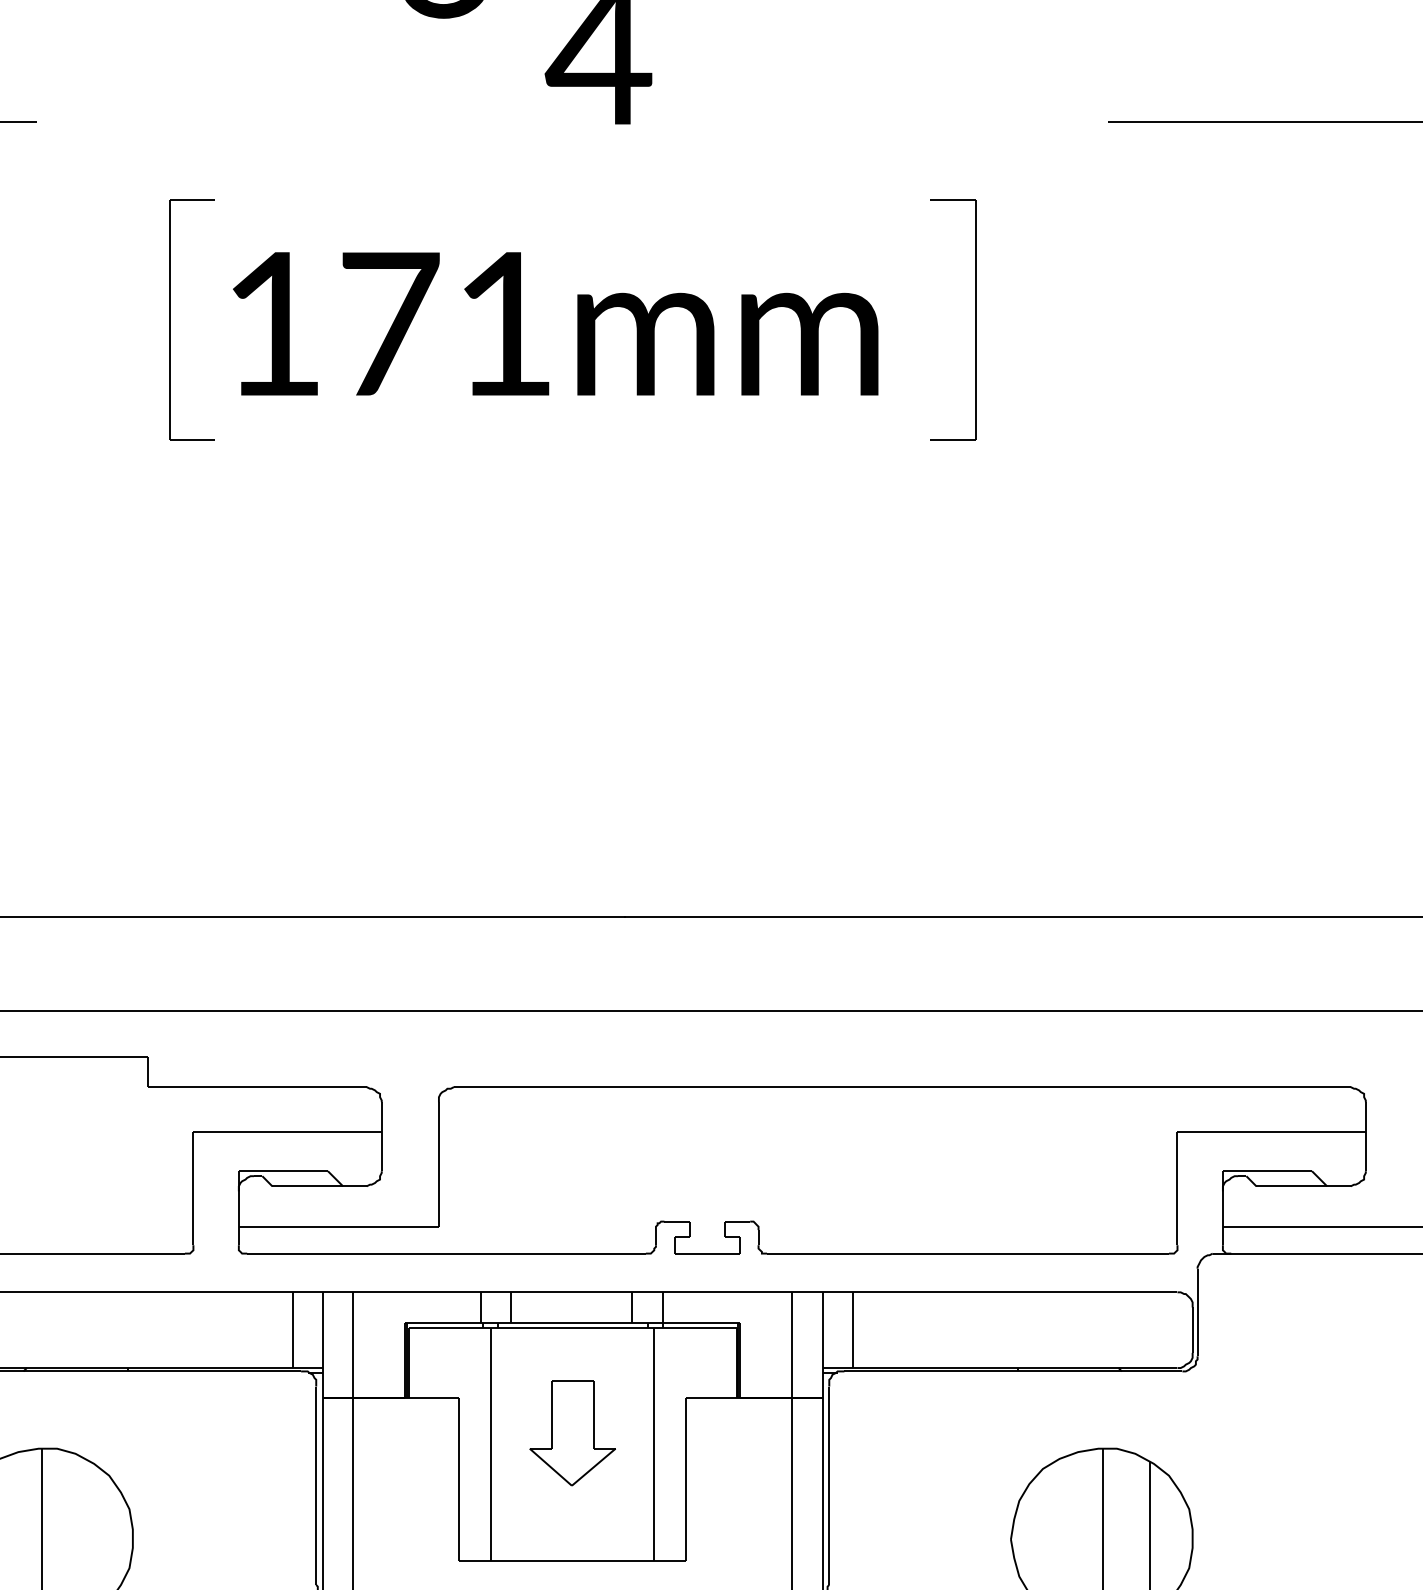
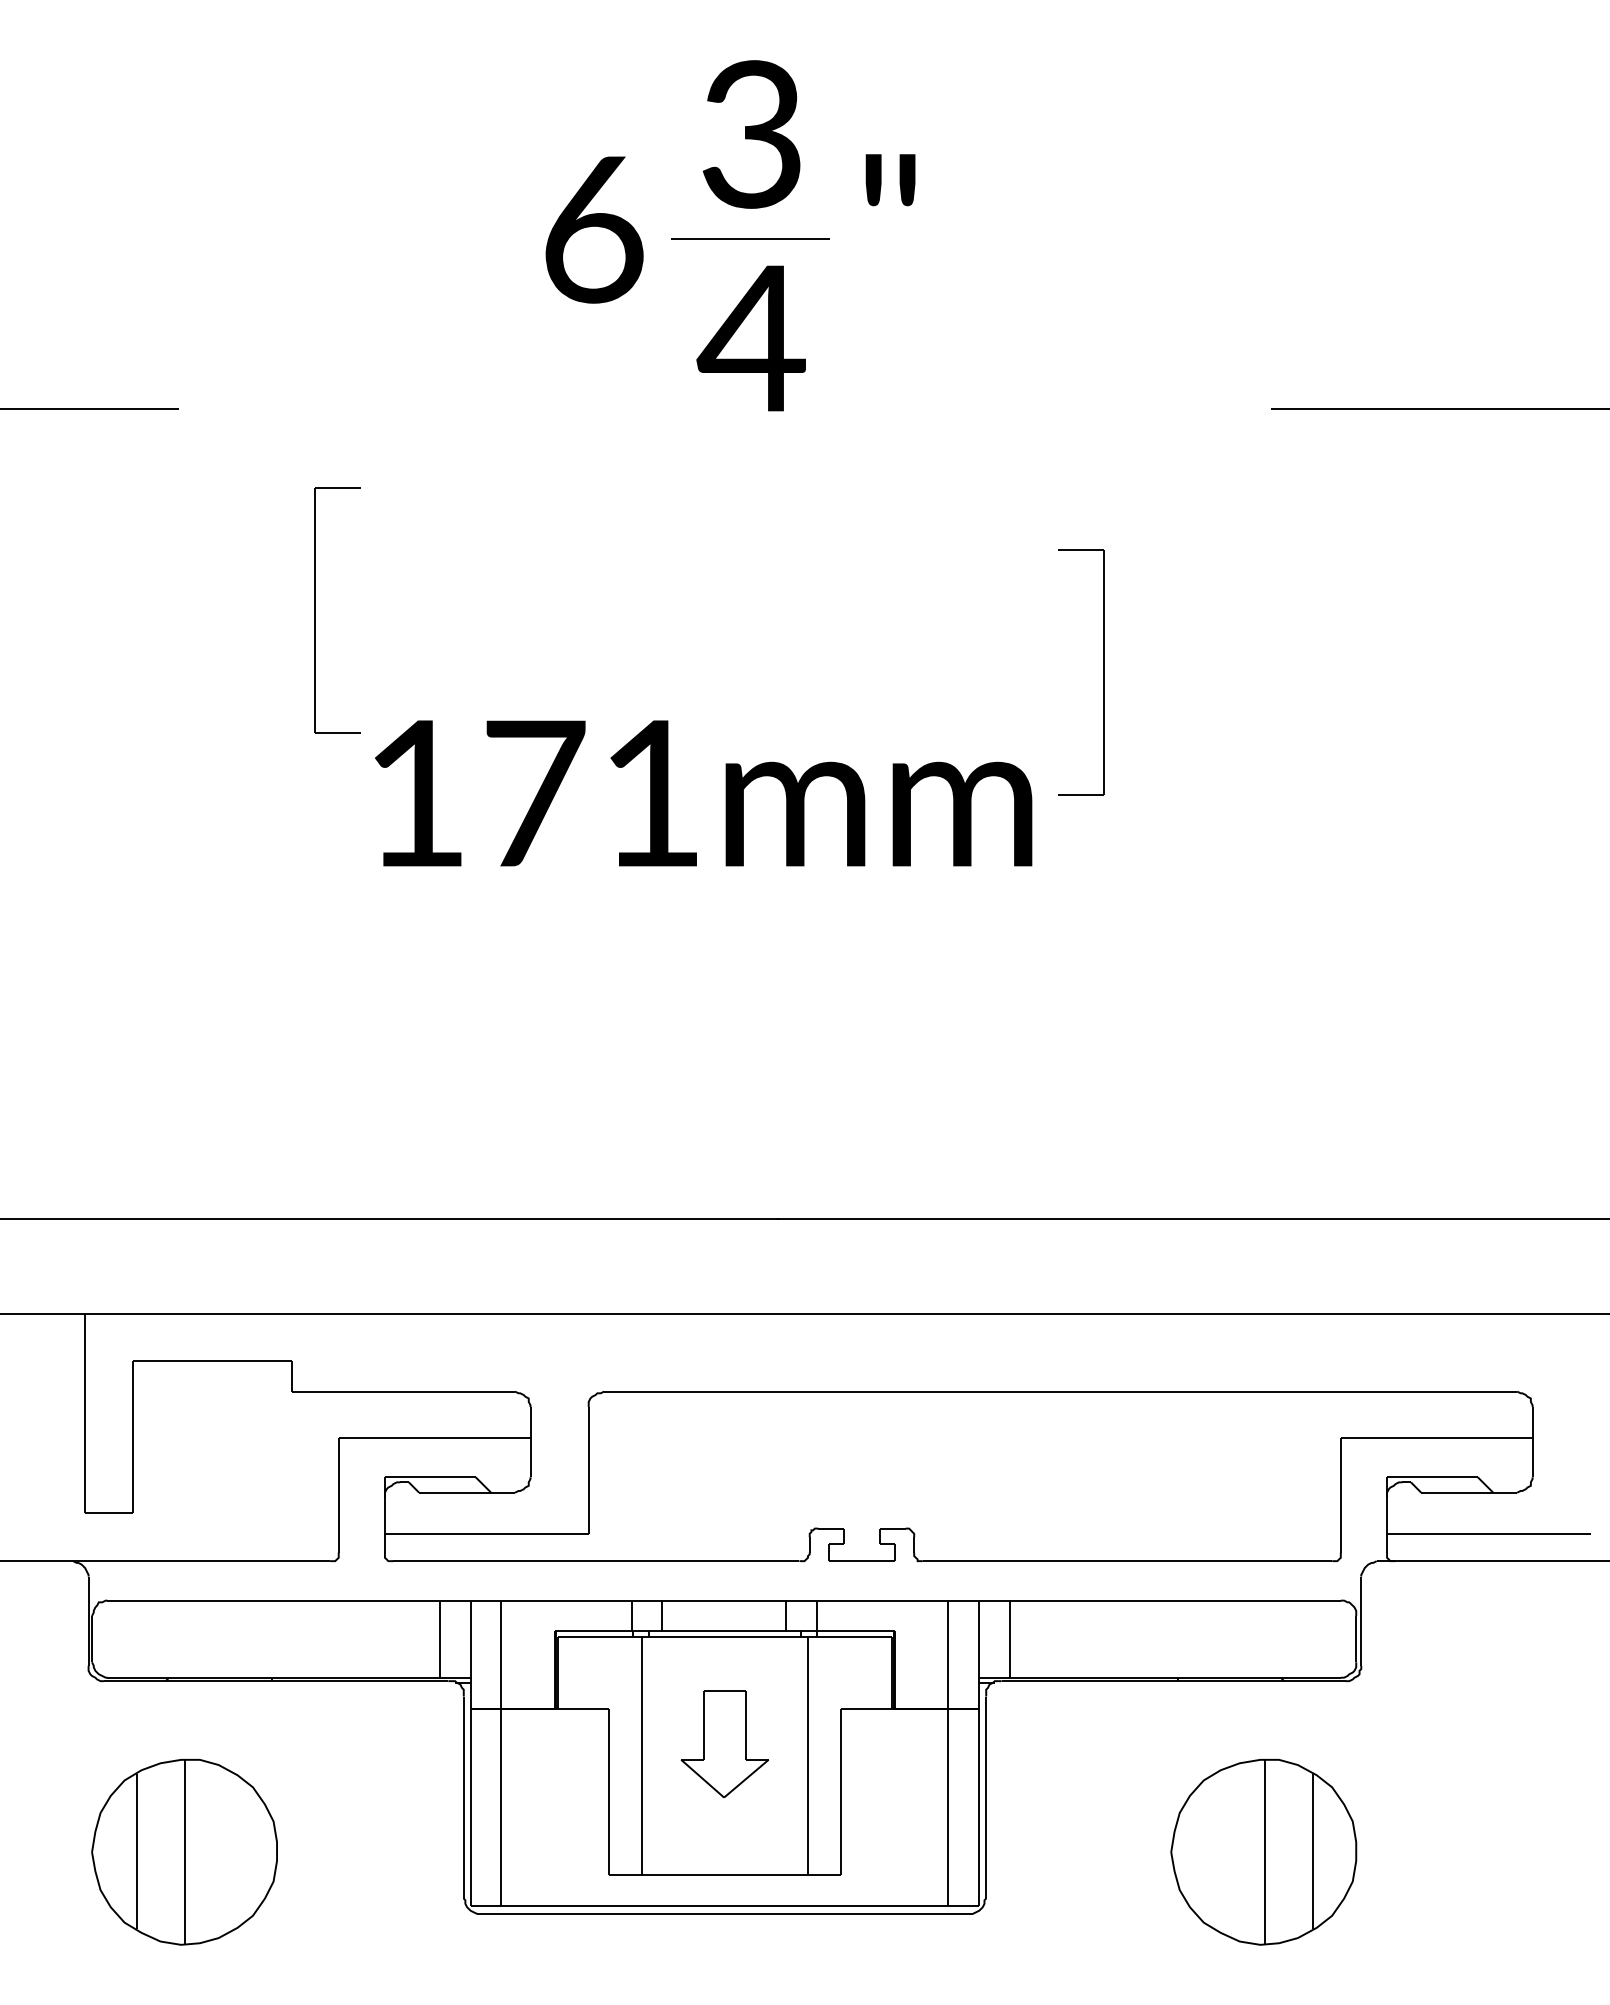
part: (974, 320) -> (1103, 672), moved
text: (555, 323) -> (703, 793), moved

